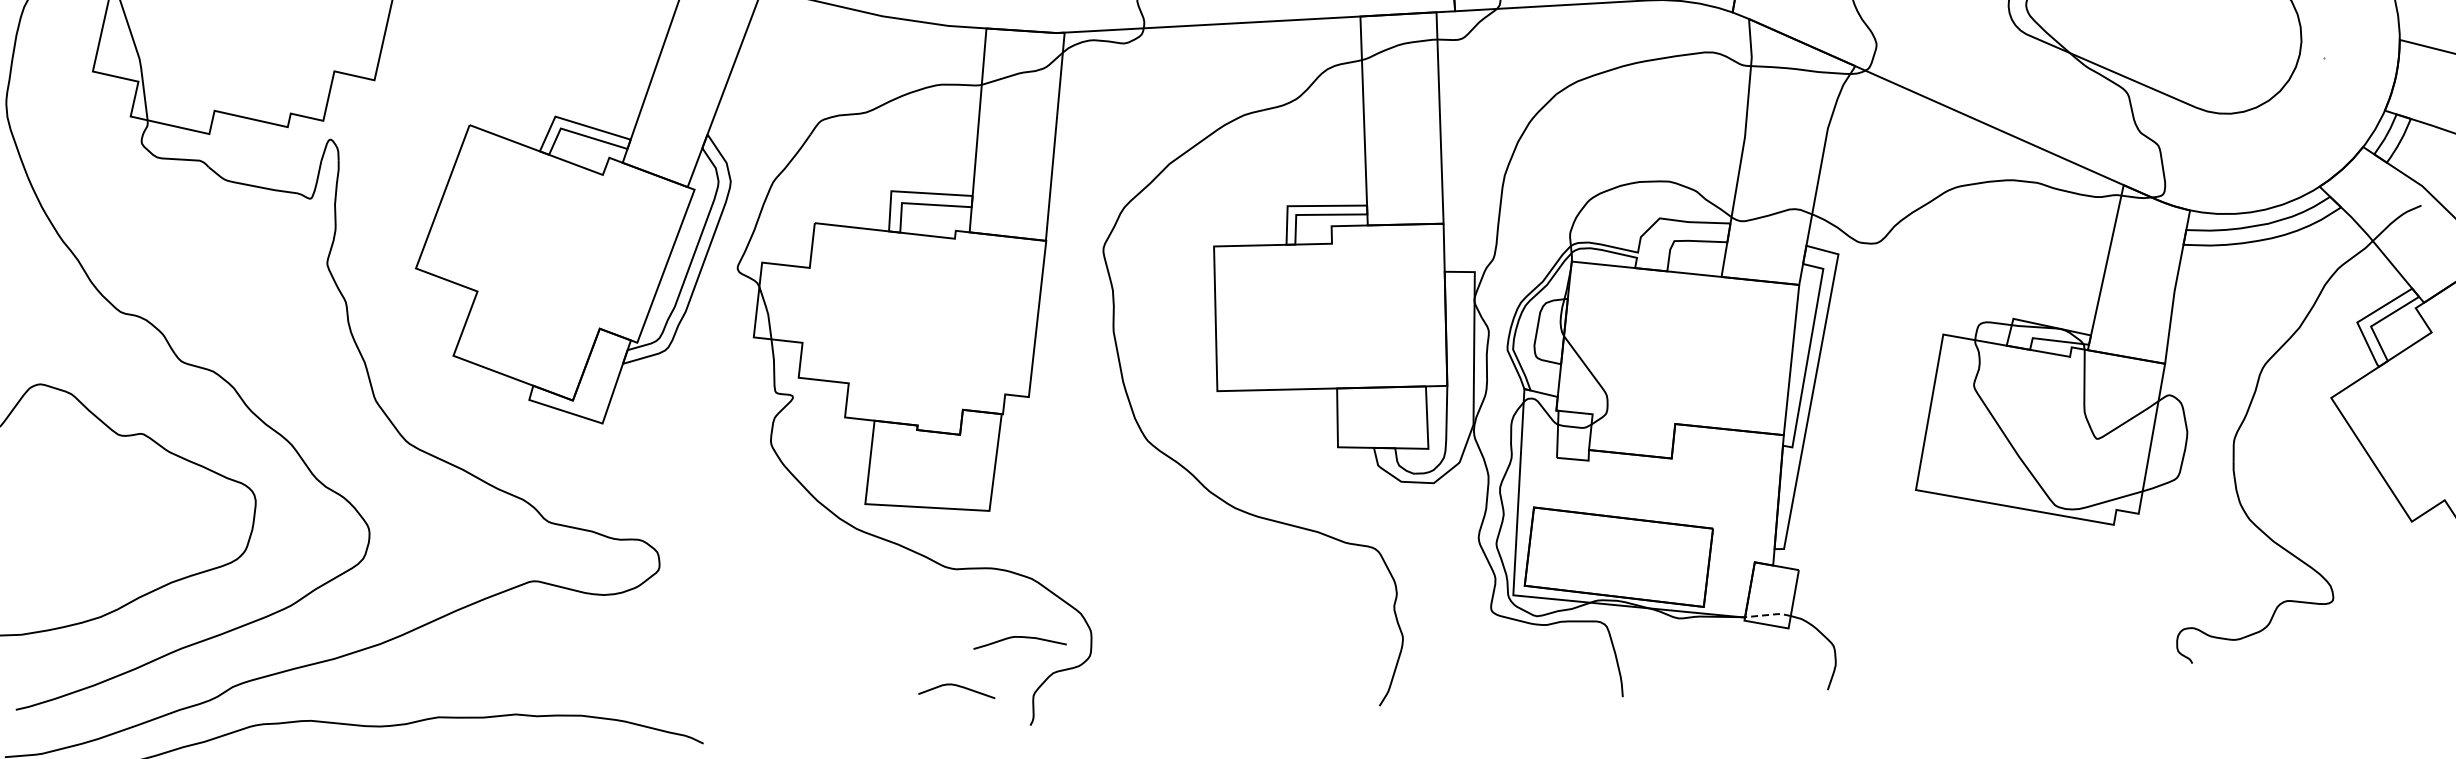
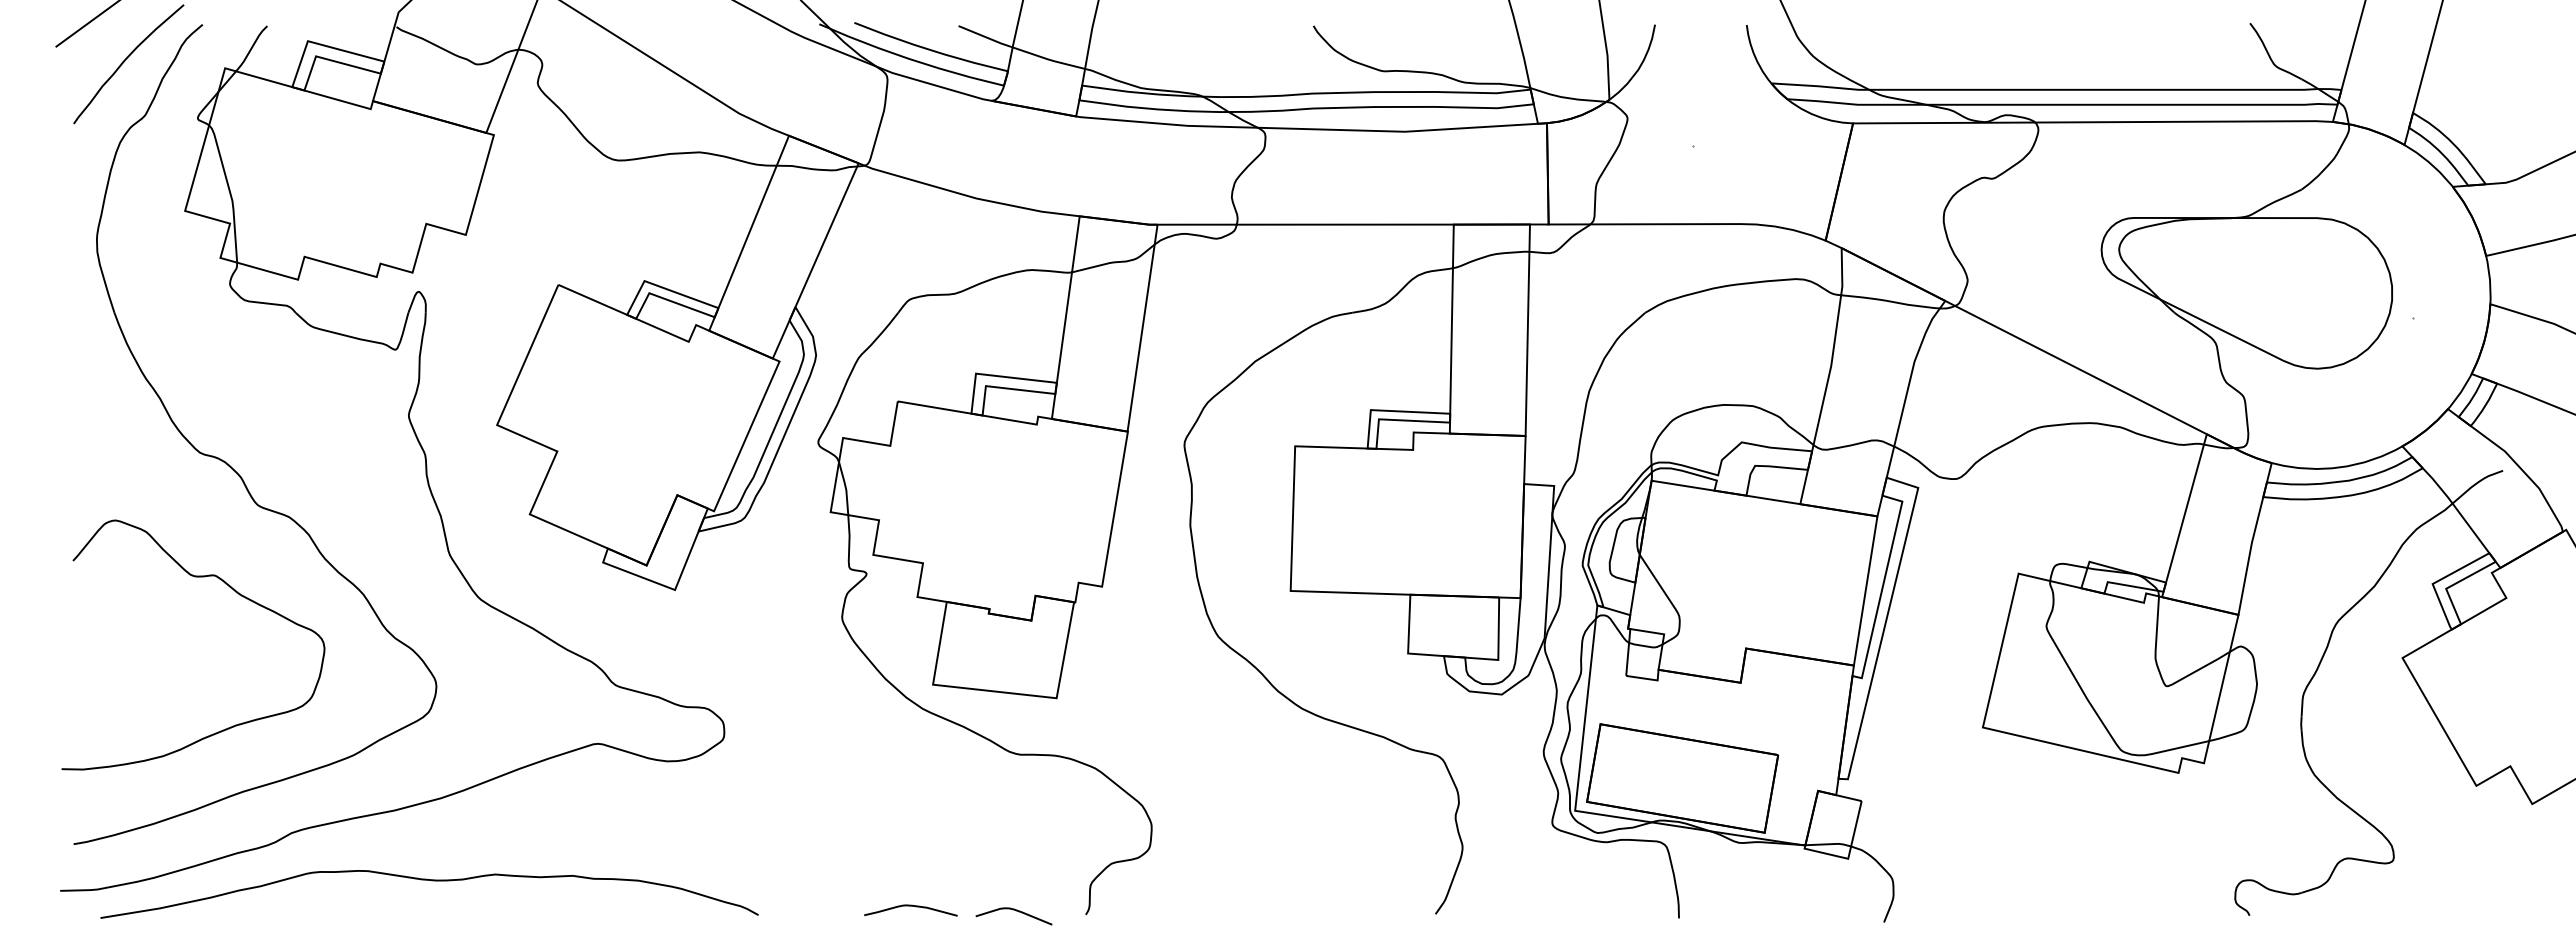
line: (1769, 615) -> (1829, 844), dashed -> solid
curve: (1019, 637) -> (910, 906), moved
curve: (958, 687) -> (1016, 911), moved

